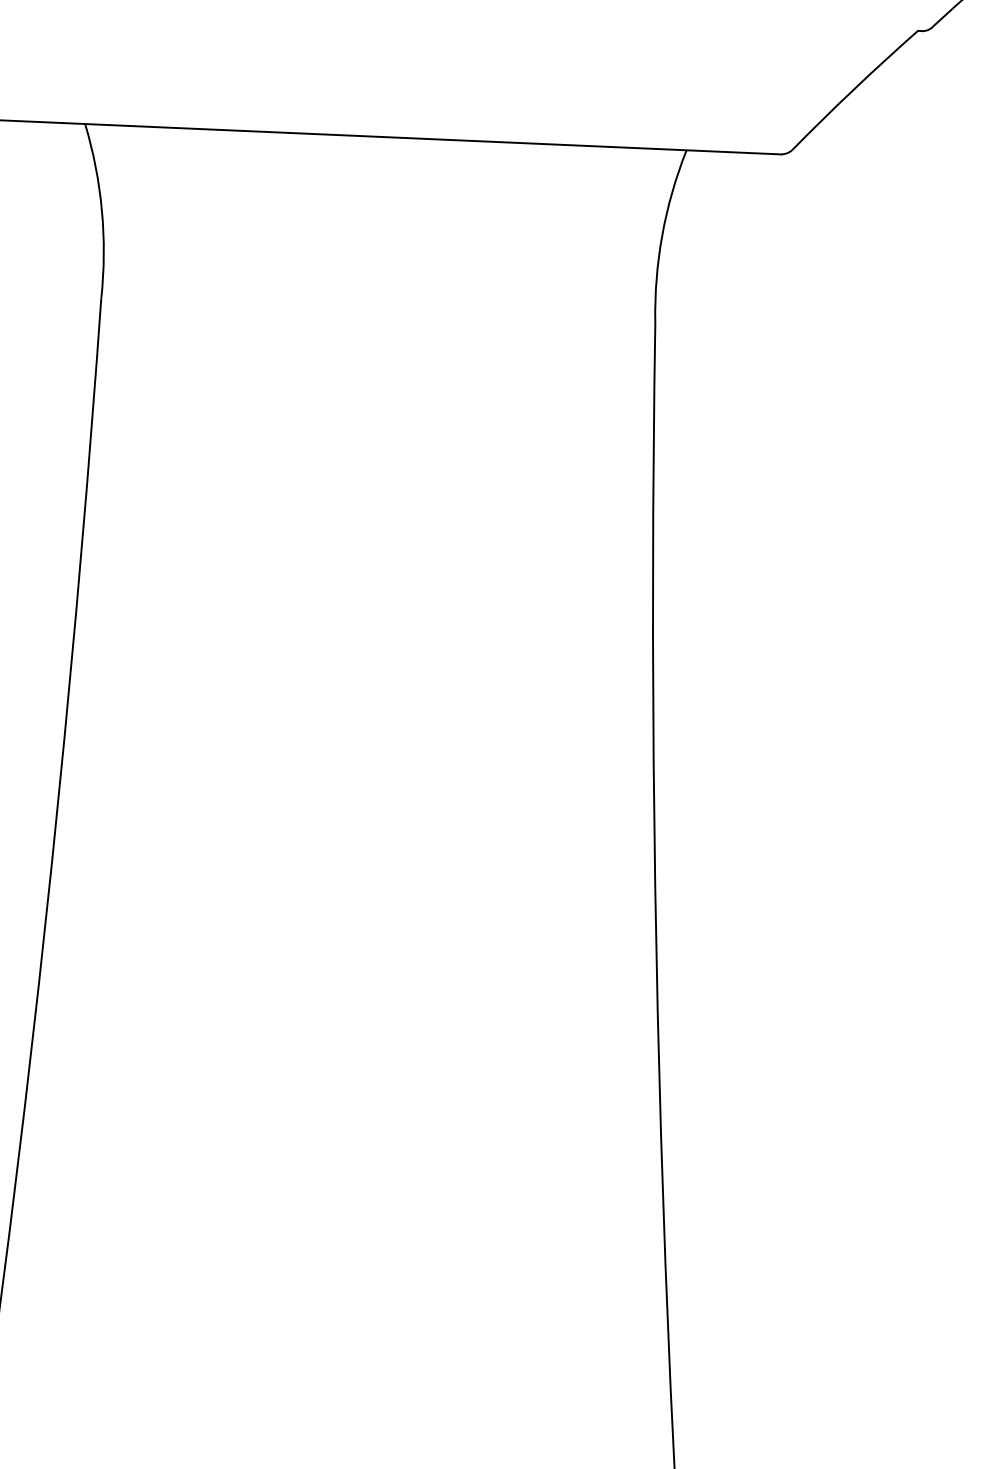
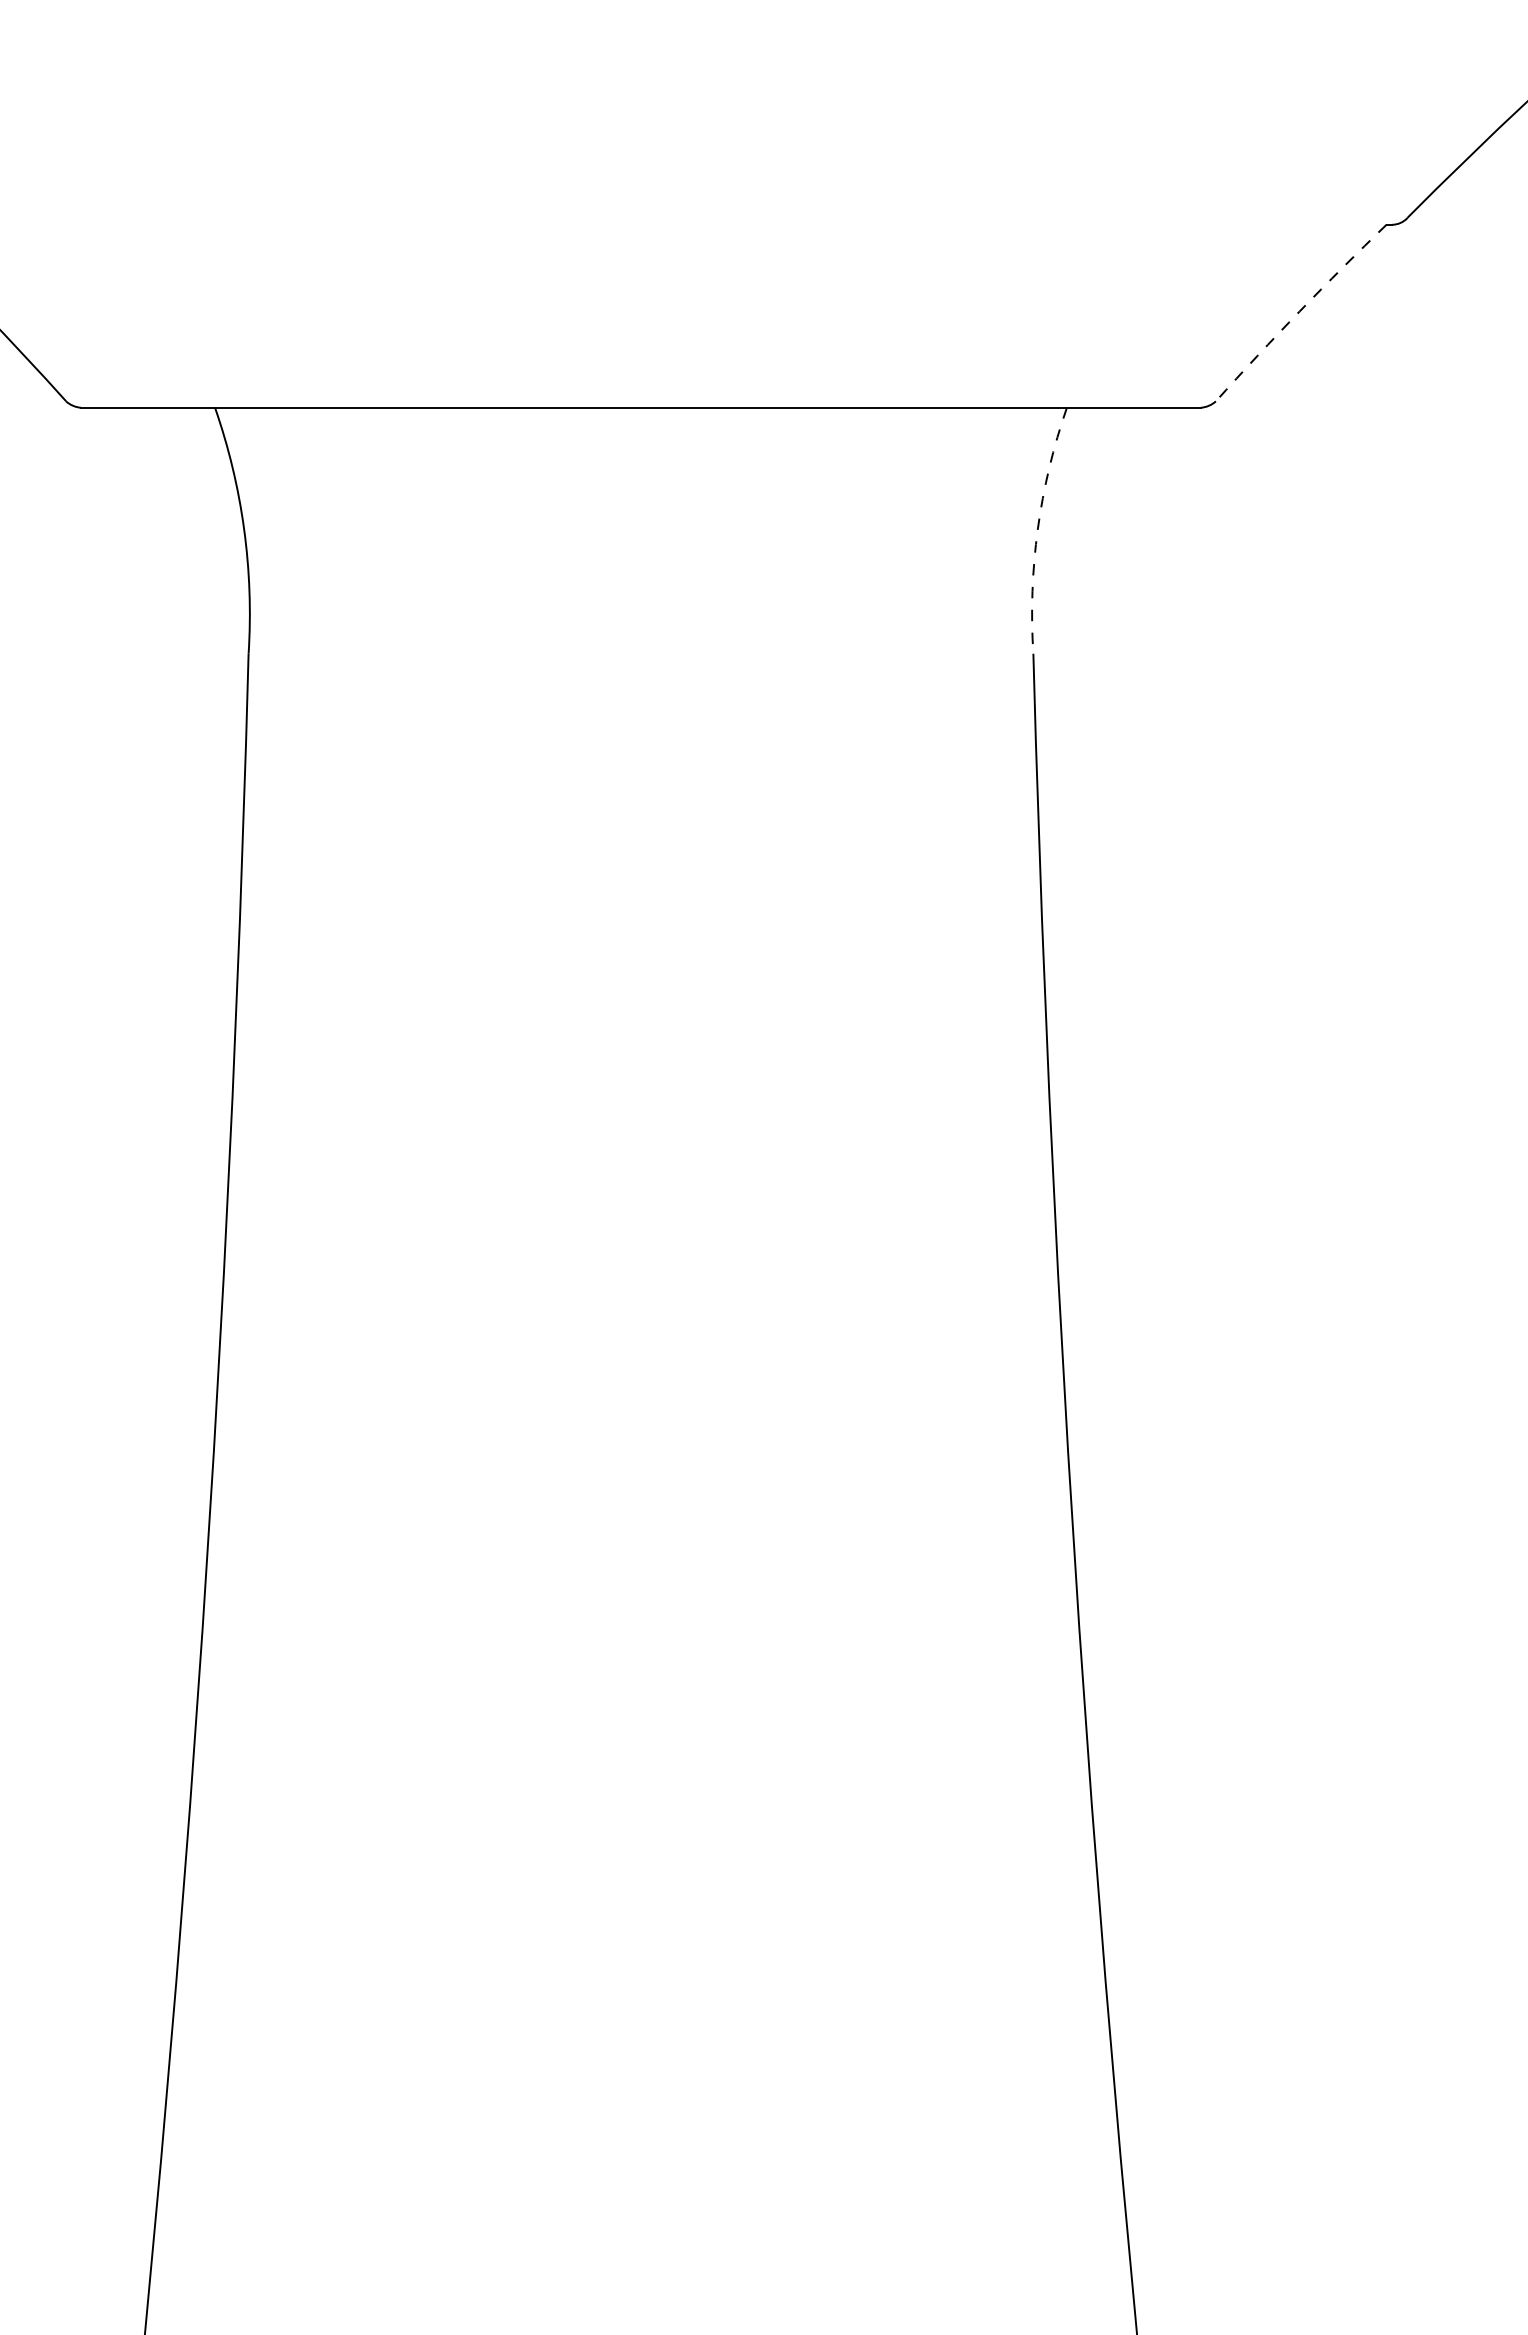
arc: (853, 89) -> (1299, 311), solid -> dashed
arc: (662, 235) -> (1037, 529), solid -> dashed

